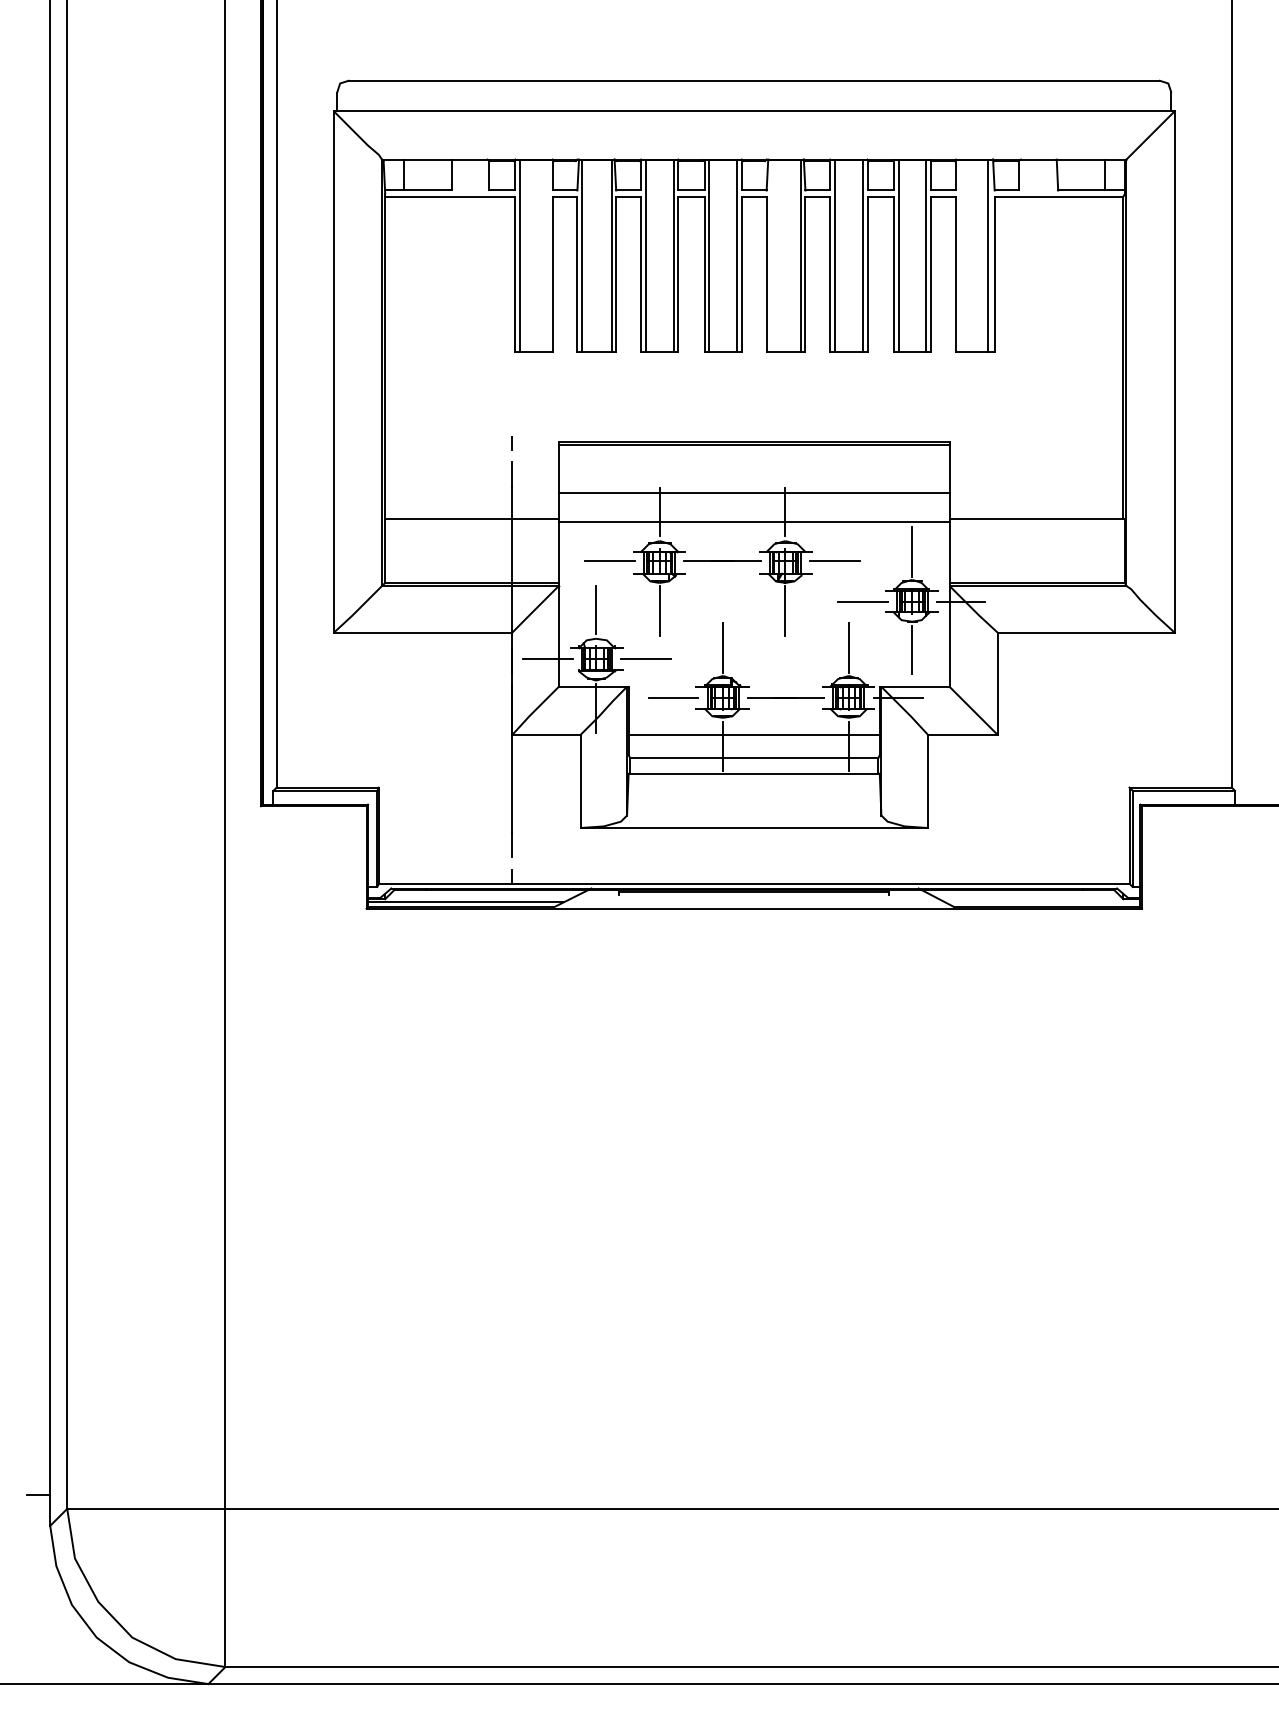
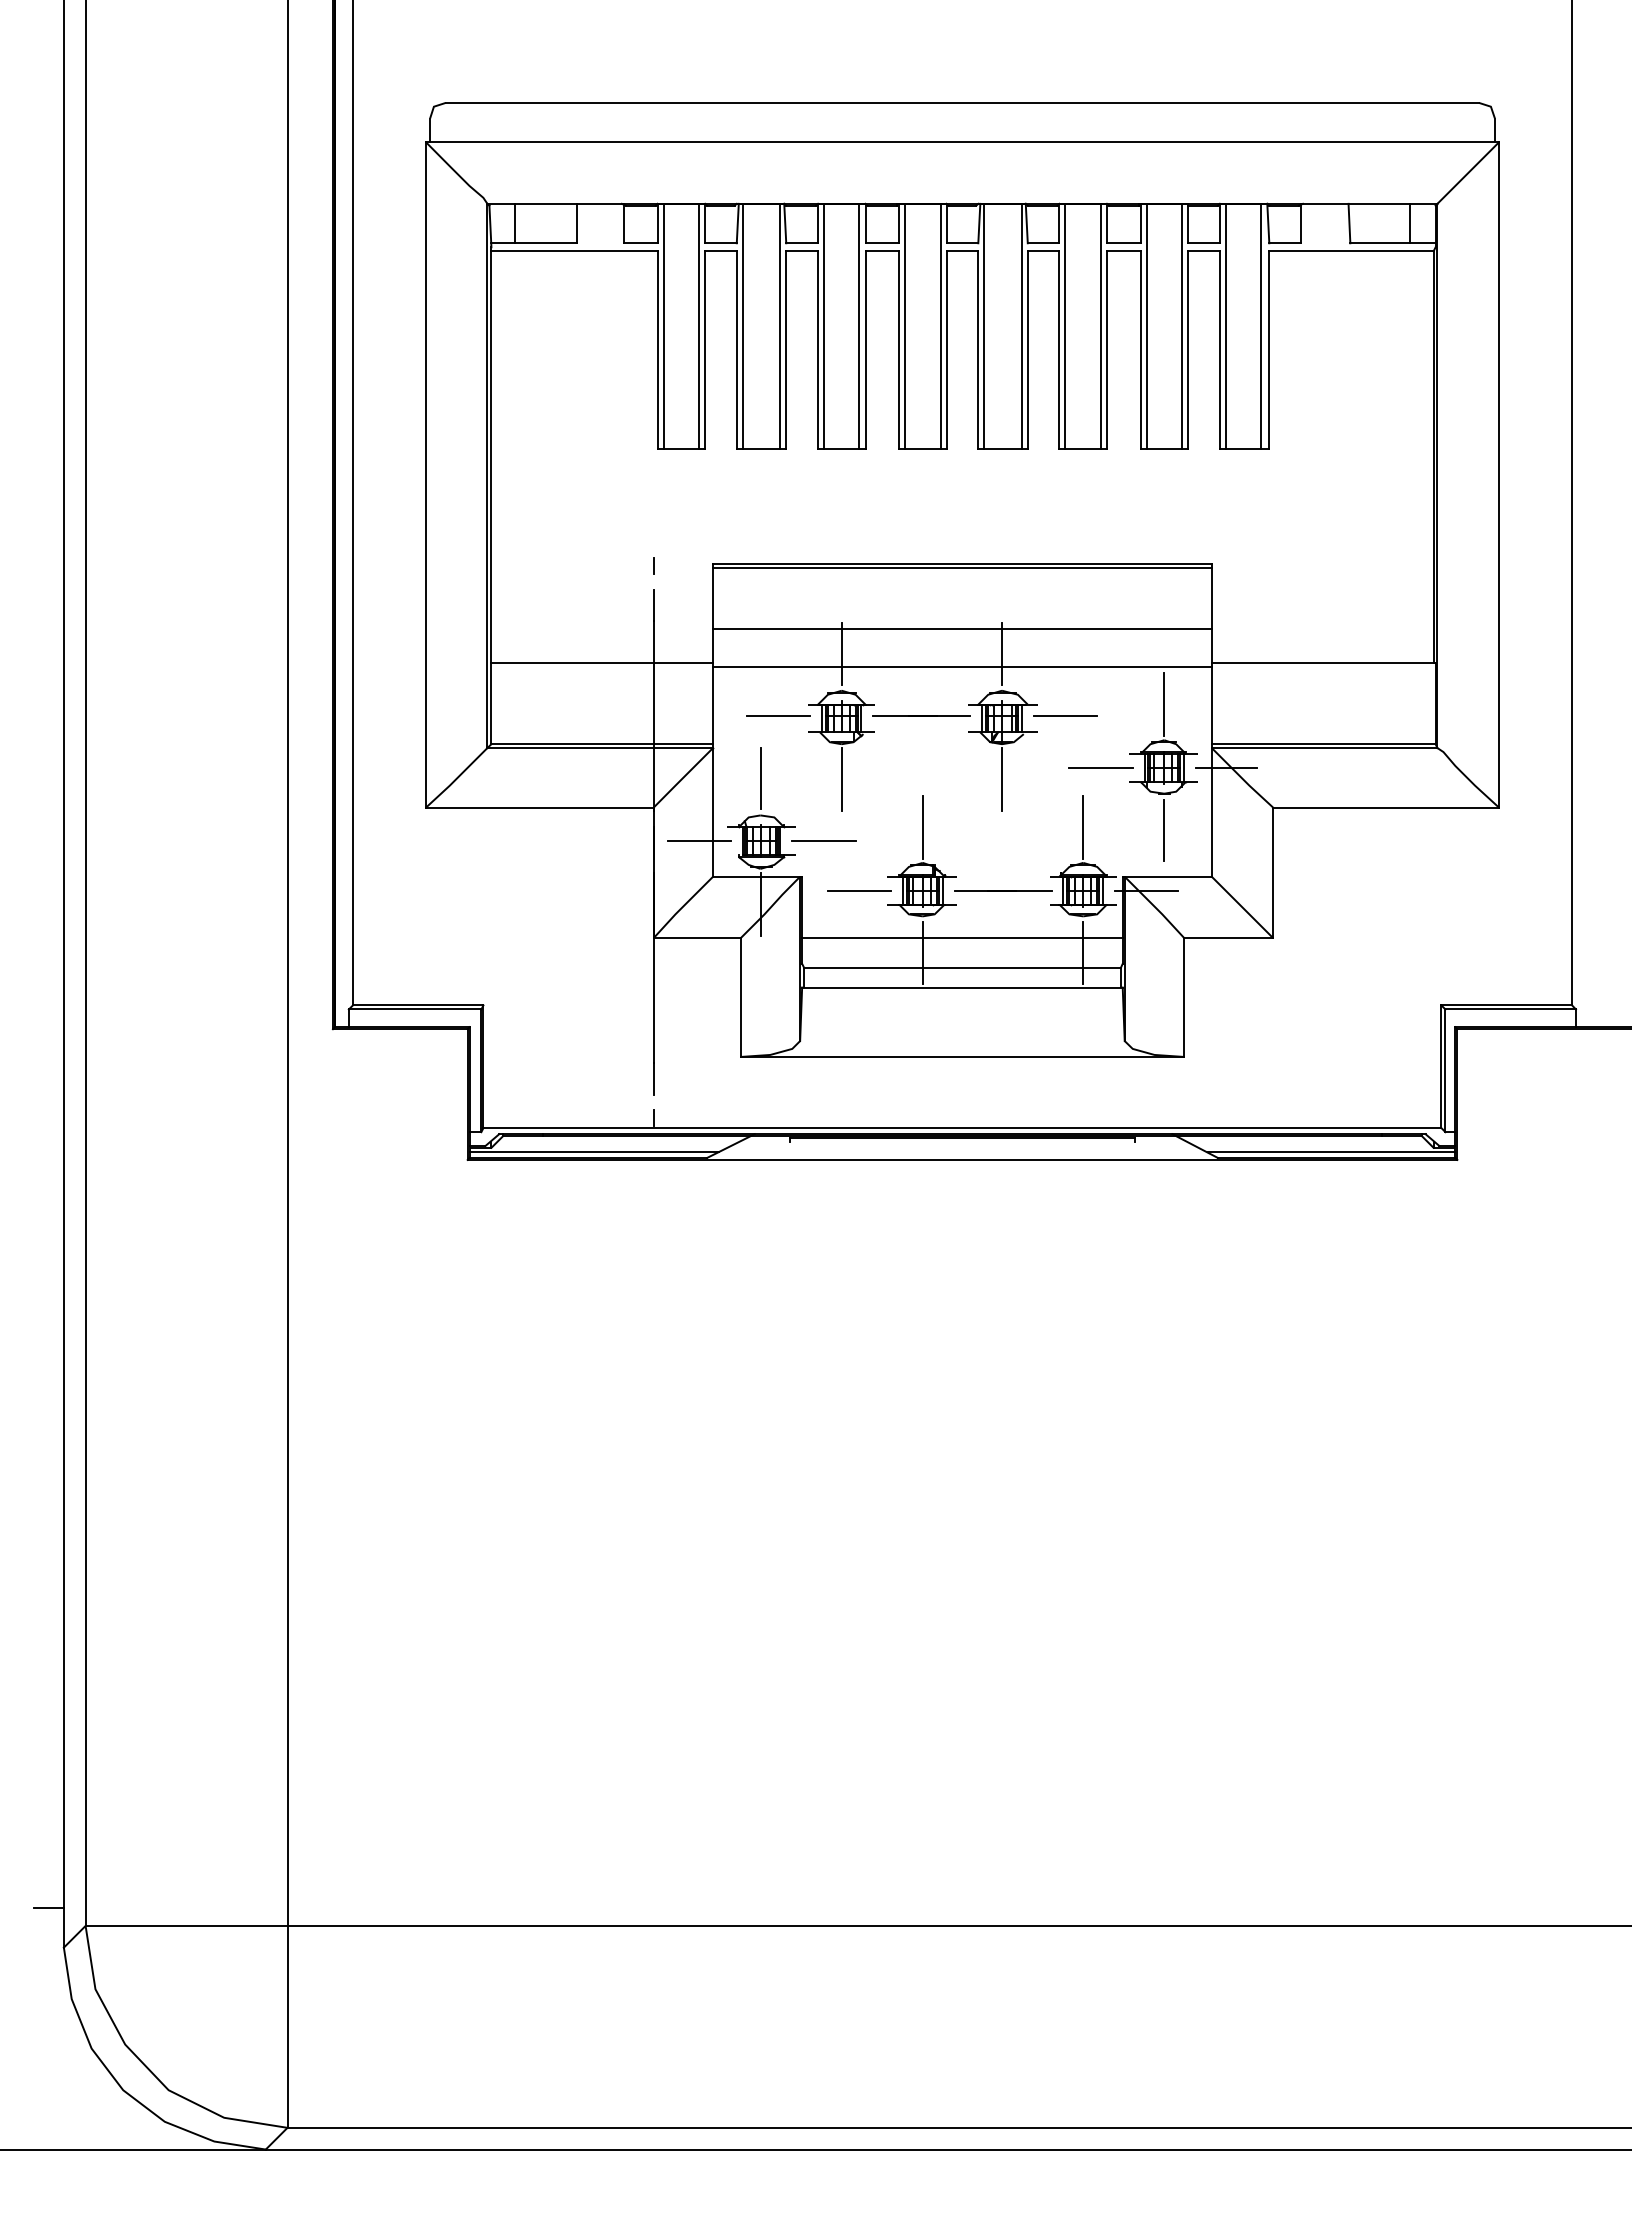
line: (548, 255) -> (699, 326), added
line: (771, 255) -> (984, 326), added
line: (960, 255) -> (1225, 326), added
line: (1043, 902) -> (1331, 1151), added

